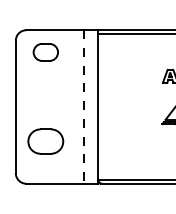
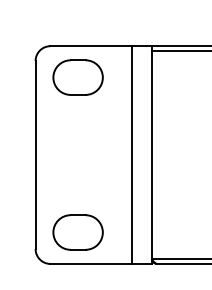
part: (45, 52) -> (77, 77), size x1.43
line: (83, 106) -> (131, 154), dashed -> solid
part: (45, 141) -> (77, 232), moved

